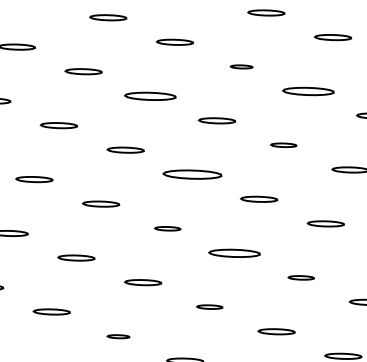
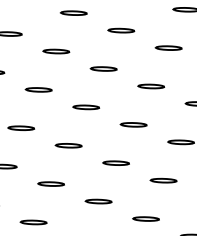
part: (241, 66) -> (121, 30), size x1.67
part: (308, 91) -> (168, 48), size x0.71
part: (150, 95) -> (56, 51), size x0.71
part: (283, 144) -> (151, 85), size x1.43
part: (192, 174) -> (86, 107), size x0.62
part: (167, 228) -> (68, 145), size x1.43
part: (234, 252) -> (116, 162), size x0.71
part: (301, 277) -> (163, 180), size x1.43
part: (209, 306) -> (98, 201), size x1.43
part: (118, 336) -> (33, 222), size x1.67

